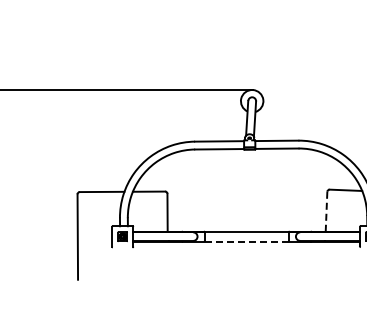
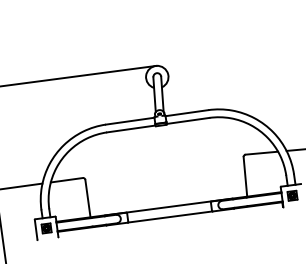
line: (326, 211) -> (245, 176), dashed -> solid
line: (246, 241) -> (169, 216), dashed -> solid

